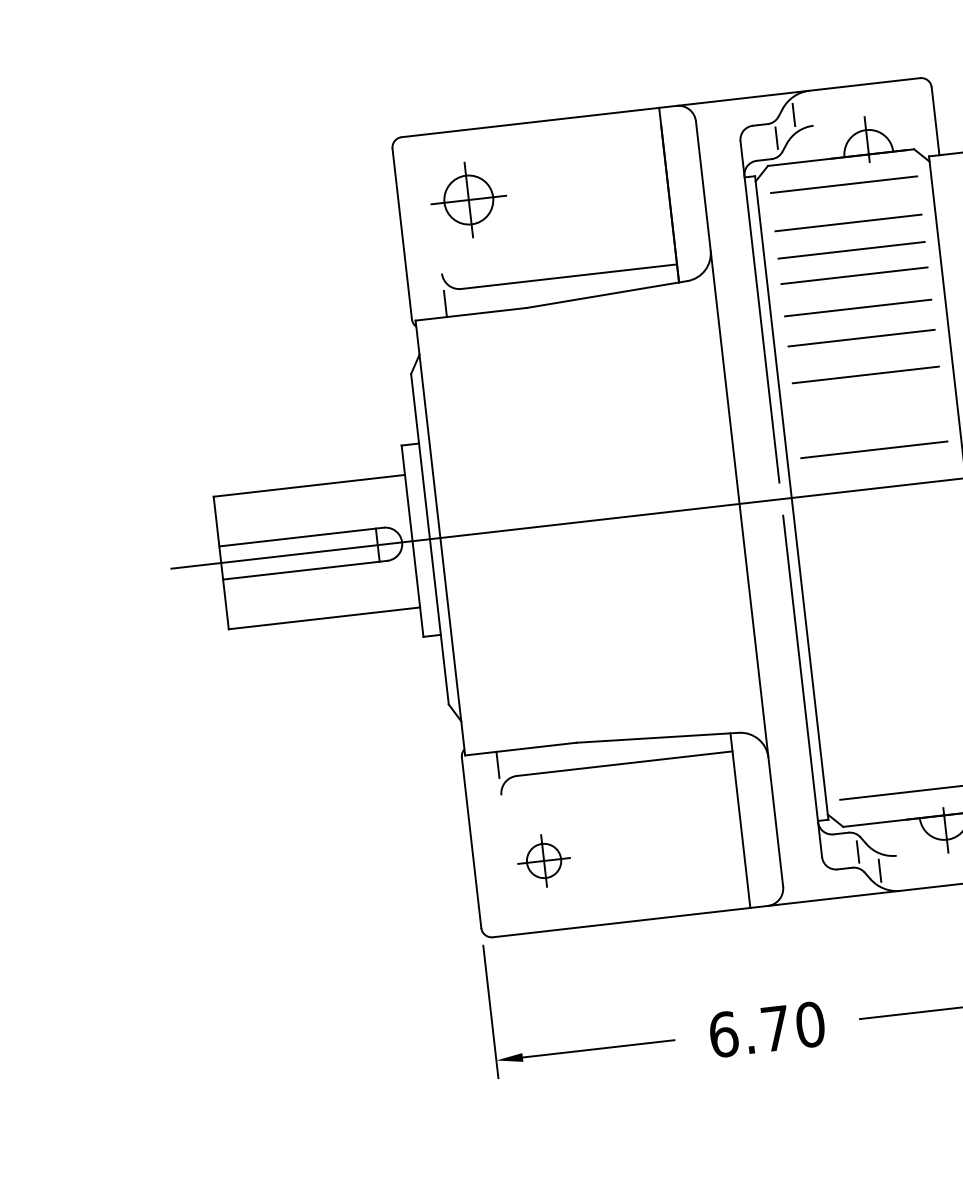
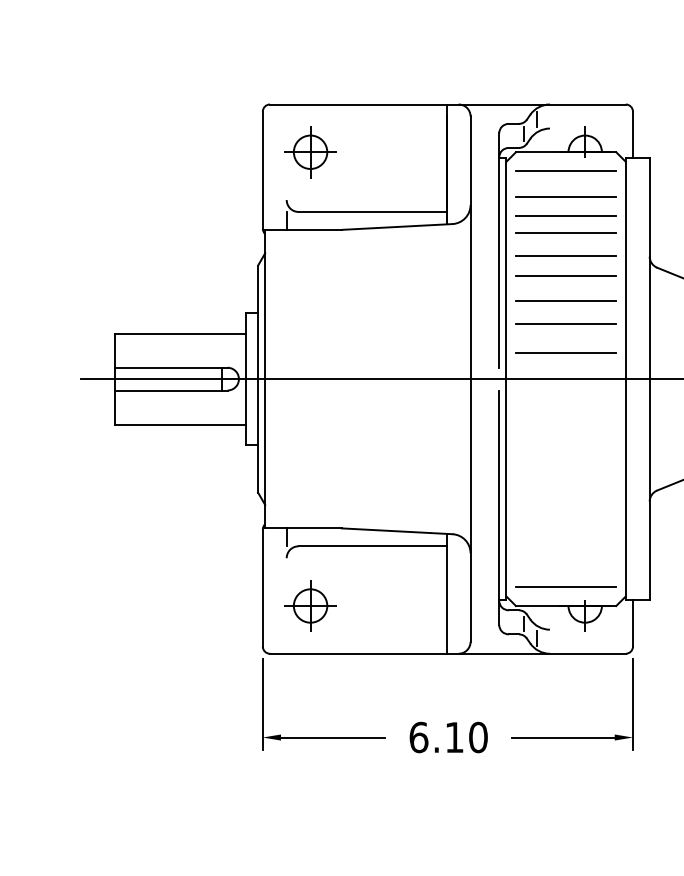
line: (868, 408) -> (565, 324), added
part: (543, 860) -> (310, 605), size x1.43
text: (775, 1028) -> (454, 737), 6.70 -> 6.10

